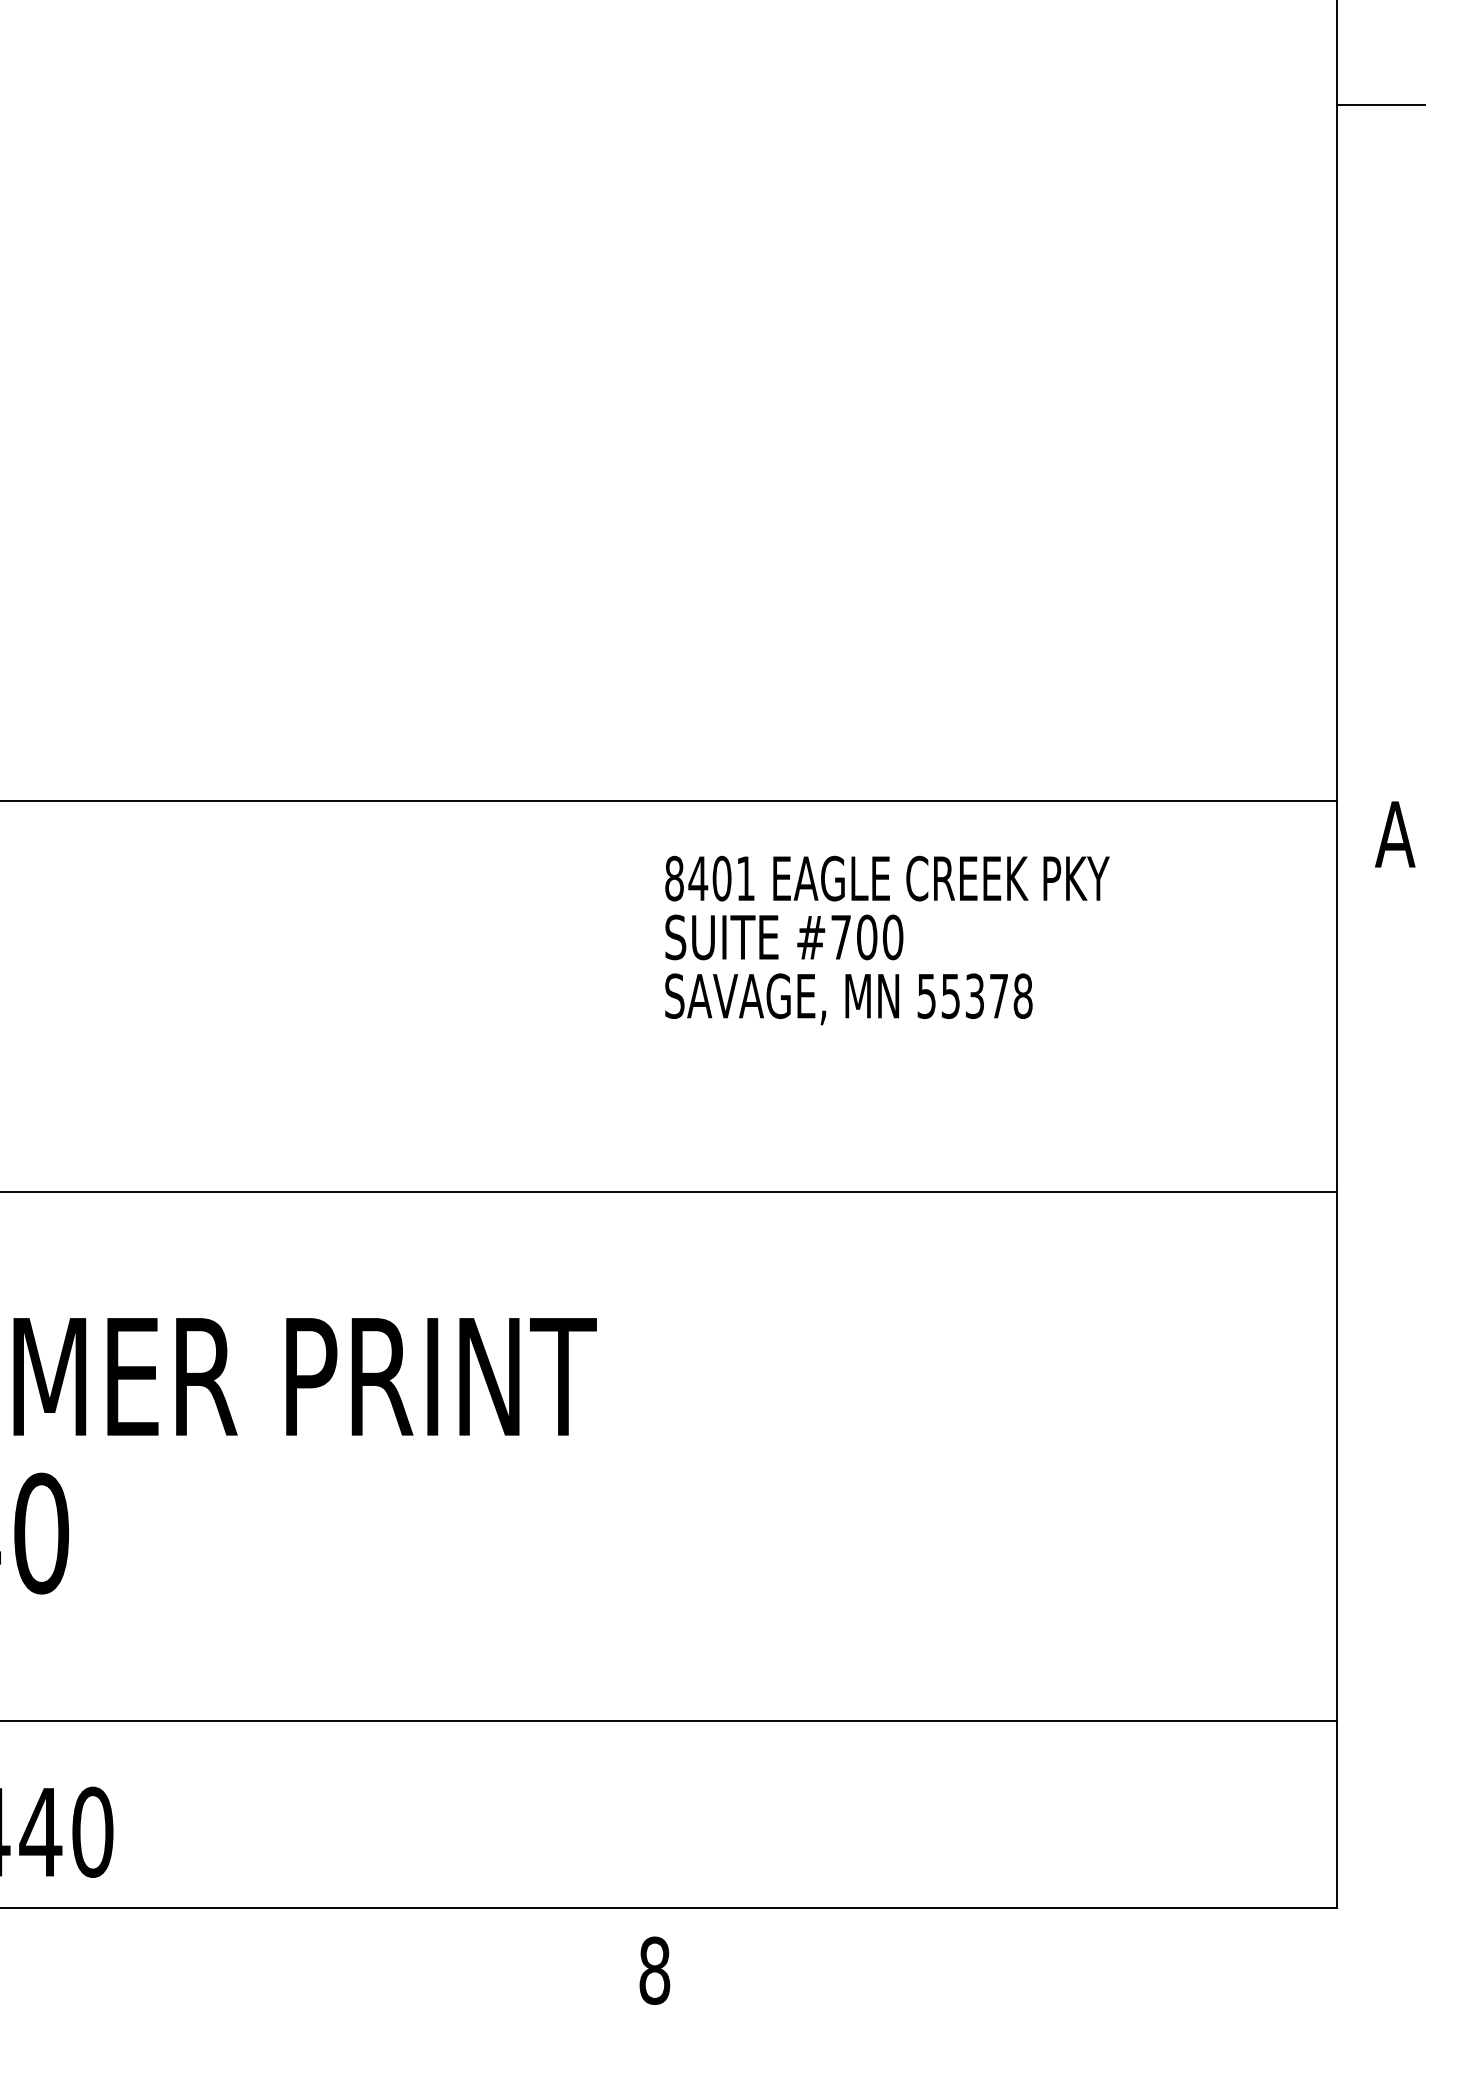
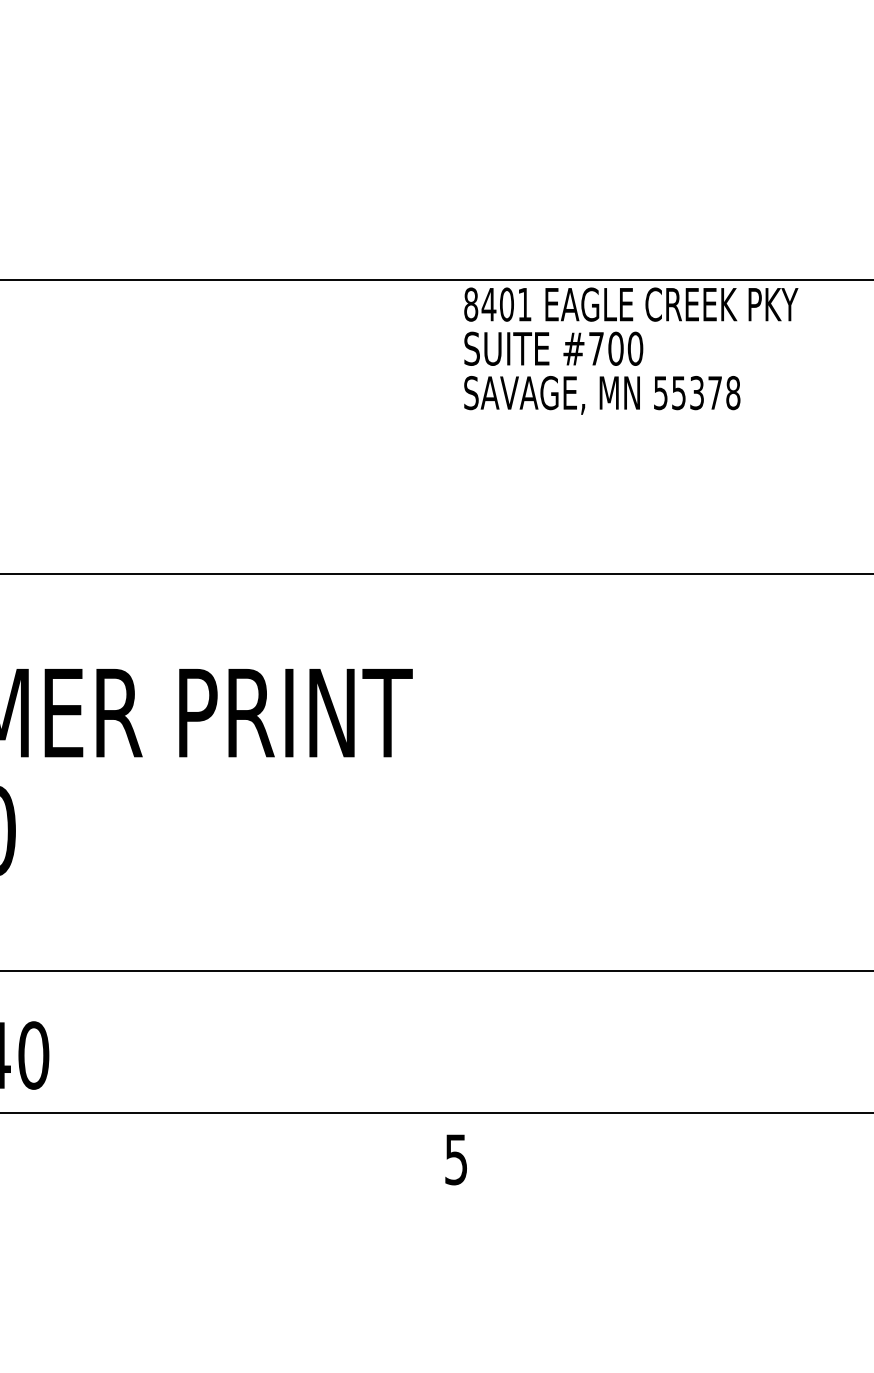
text: (887, 940) -> (631, 351), moved
text: (654, 1970) -> (456, 1159), 8 -> 5

